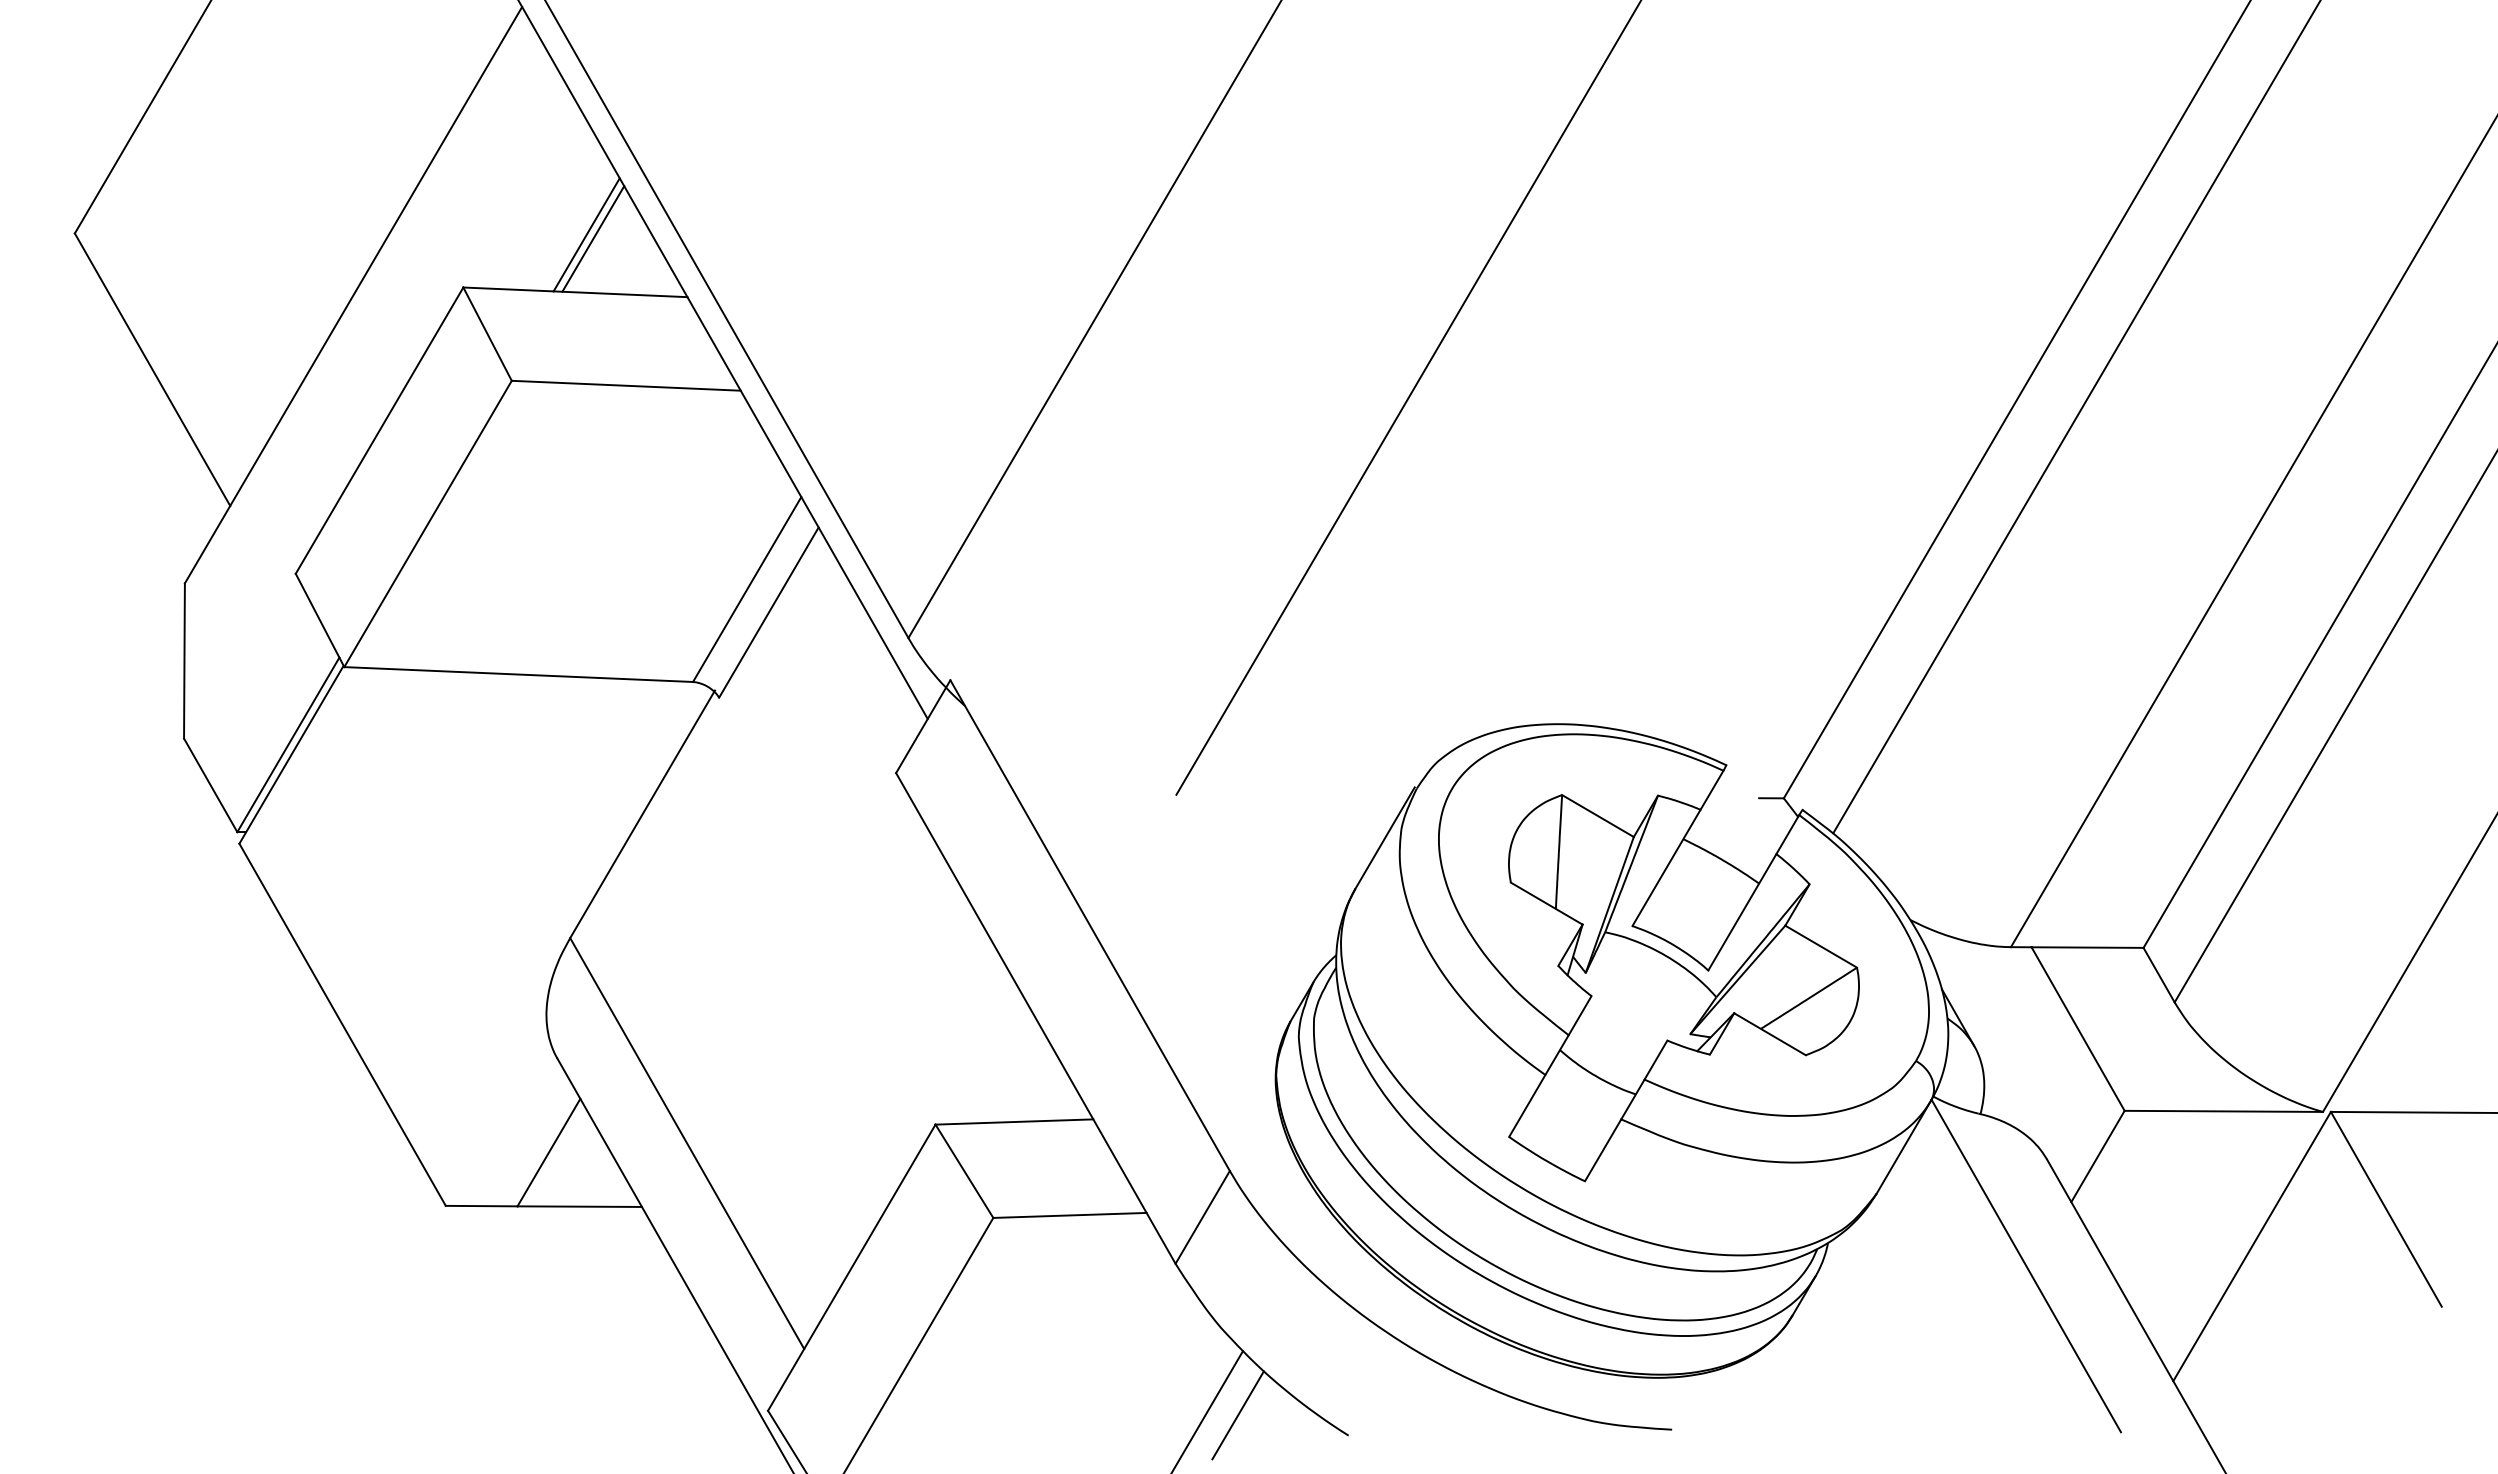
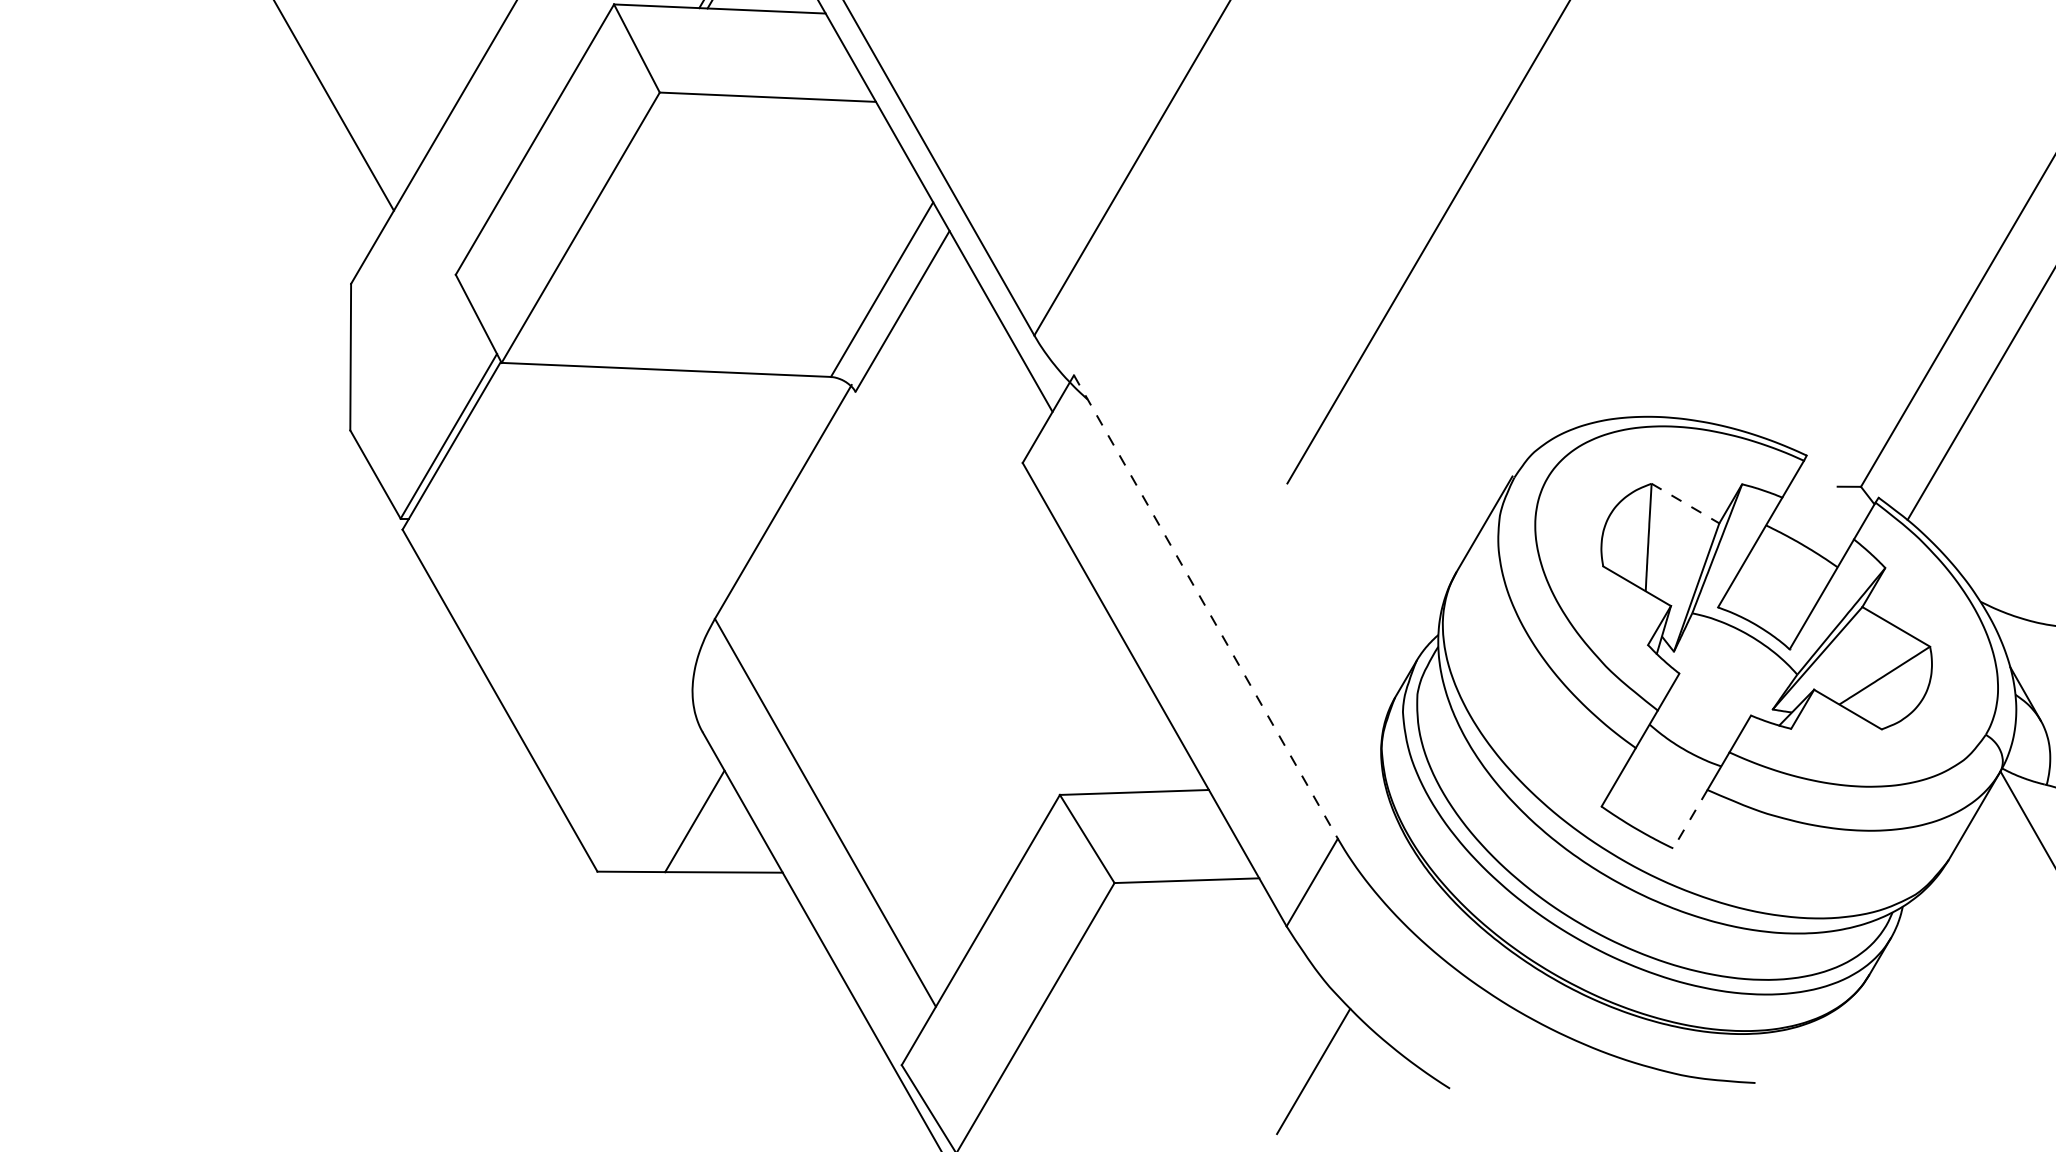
line: (1597, 816) -> (1685, 503), solid -> dashed
line: (1090, 926) -> (1206, 607), solid -> dashed
line: (1603, 1150) -> (1690, 819), solid -> dashed
line: (1237, 1415) -> (1345, 1069), removed

